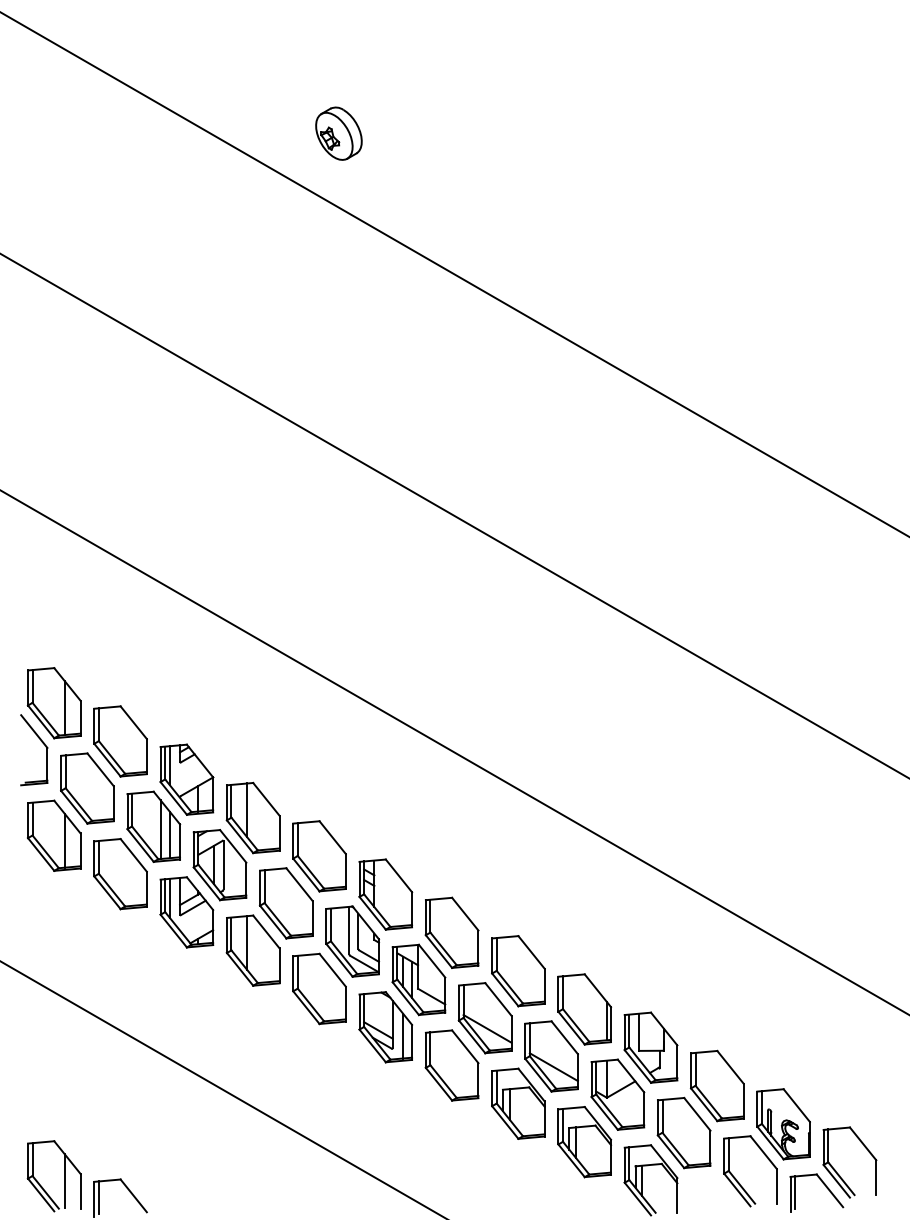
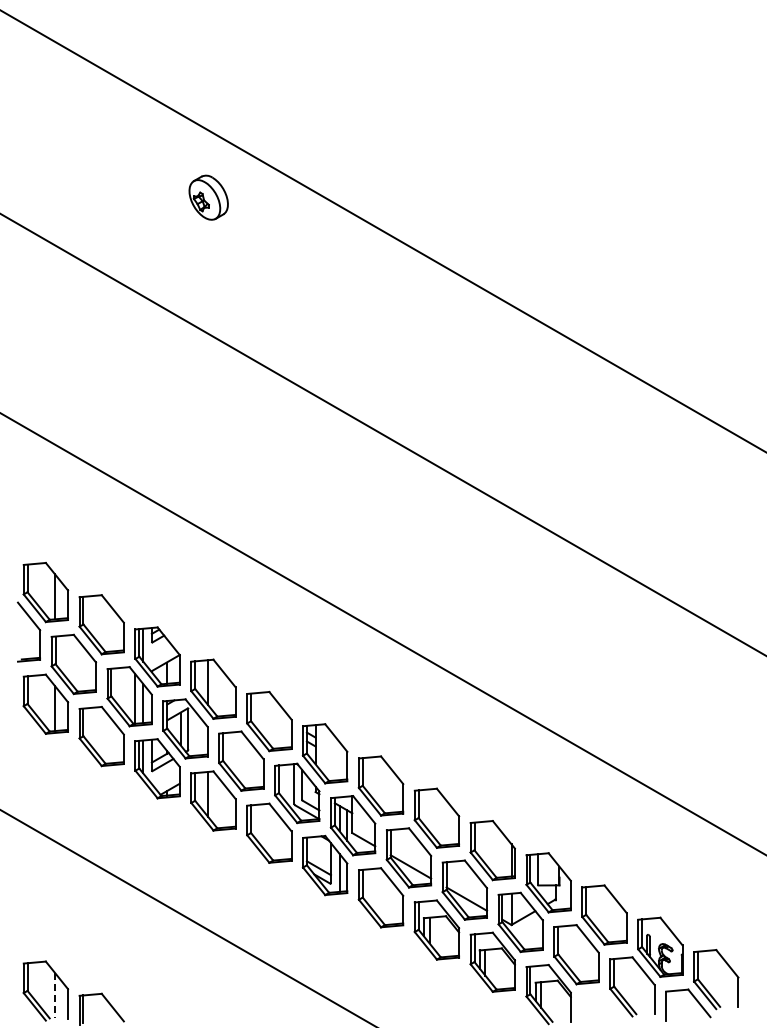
part: (338, 133) -> (208, 197), moved
line: (64, 1181) -> (54, 995), solid -> dashed
line: (795, 1192) -> (670, 1004), removed

